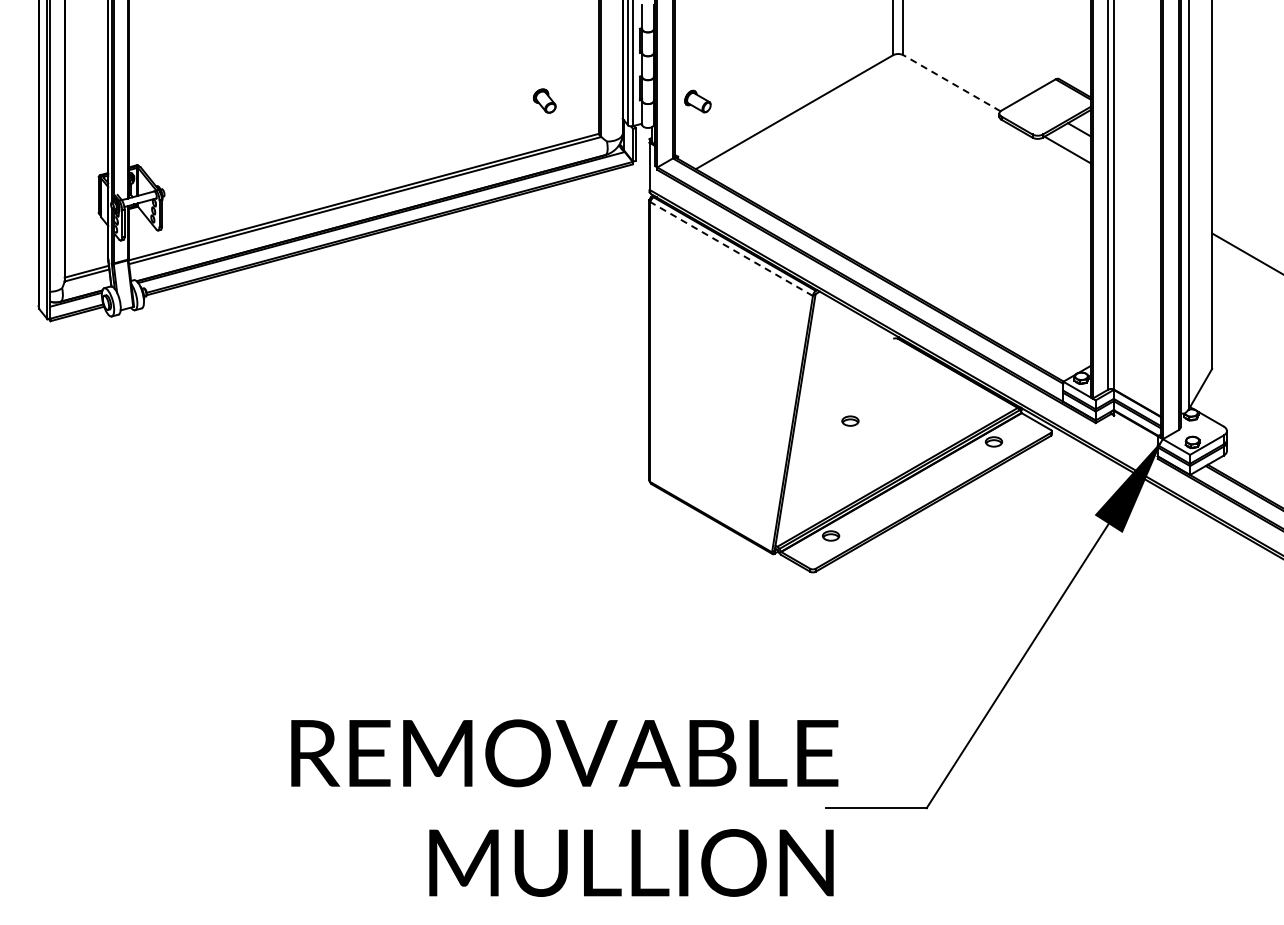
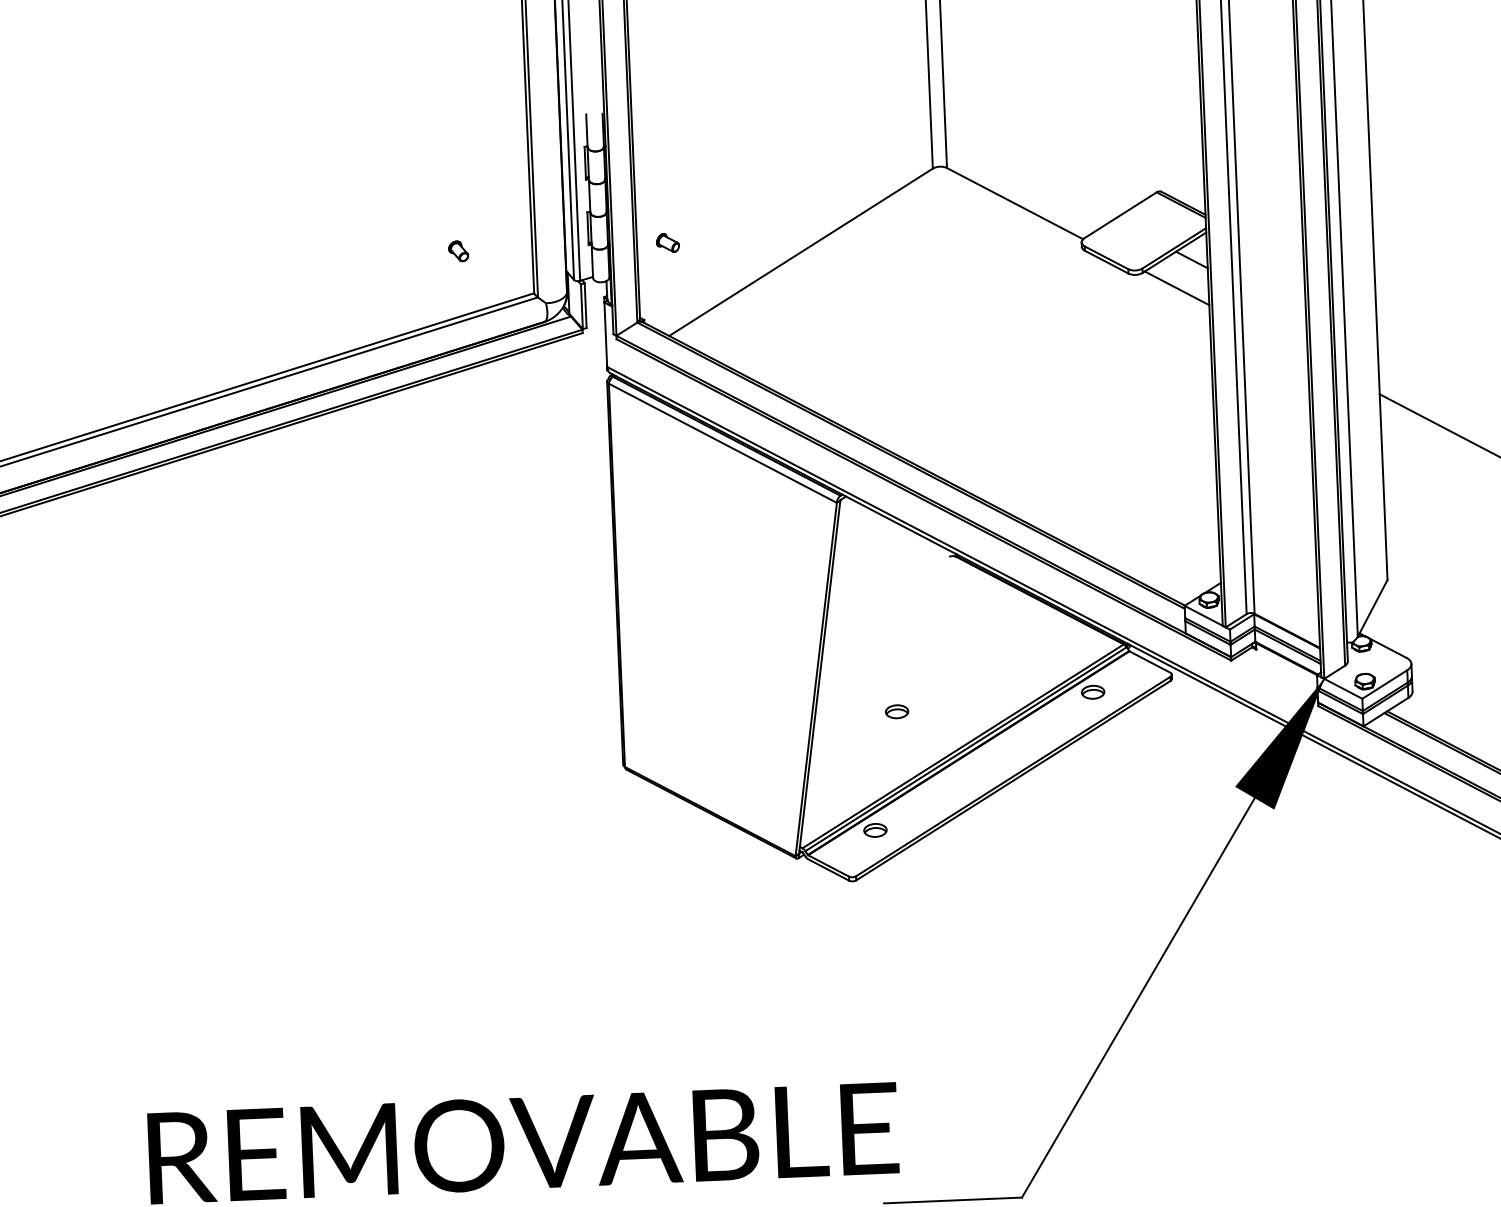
line: (951, 83) -> (1014, 204), dashed -> solid
part: (544, 100) -> (458, 250), size x0.62
part: (697, 100) -> (667, 241), size x0.62
line: (731, 249) -> (722, 443), dashed -> solid
part: (850, 420) -> (897, 710), moved

